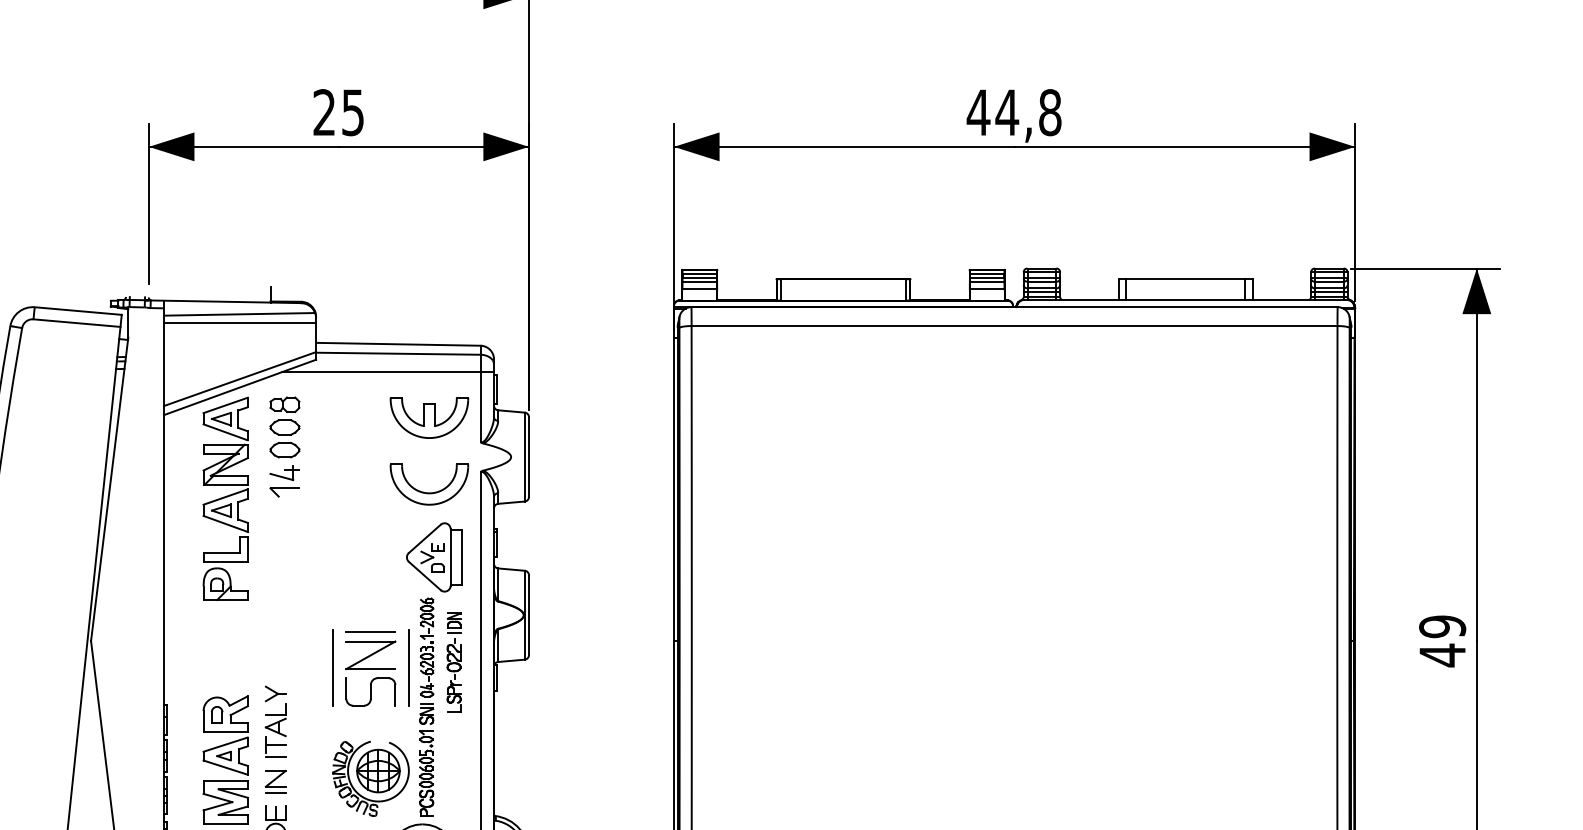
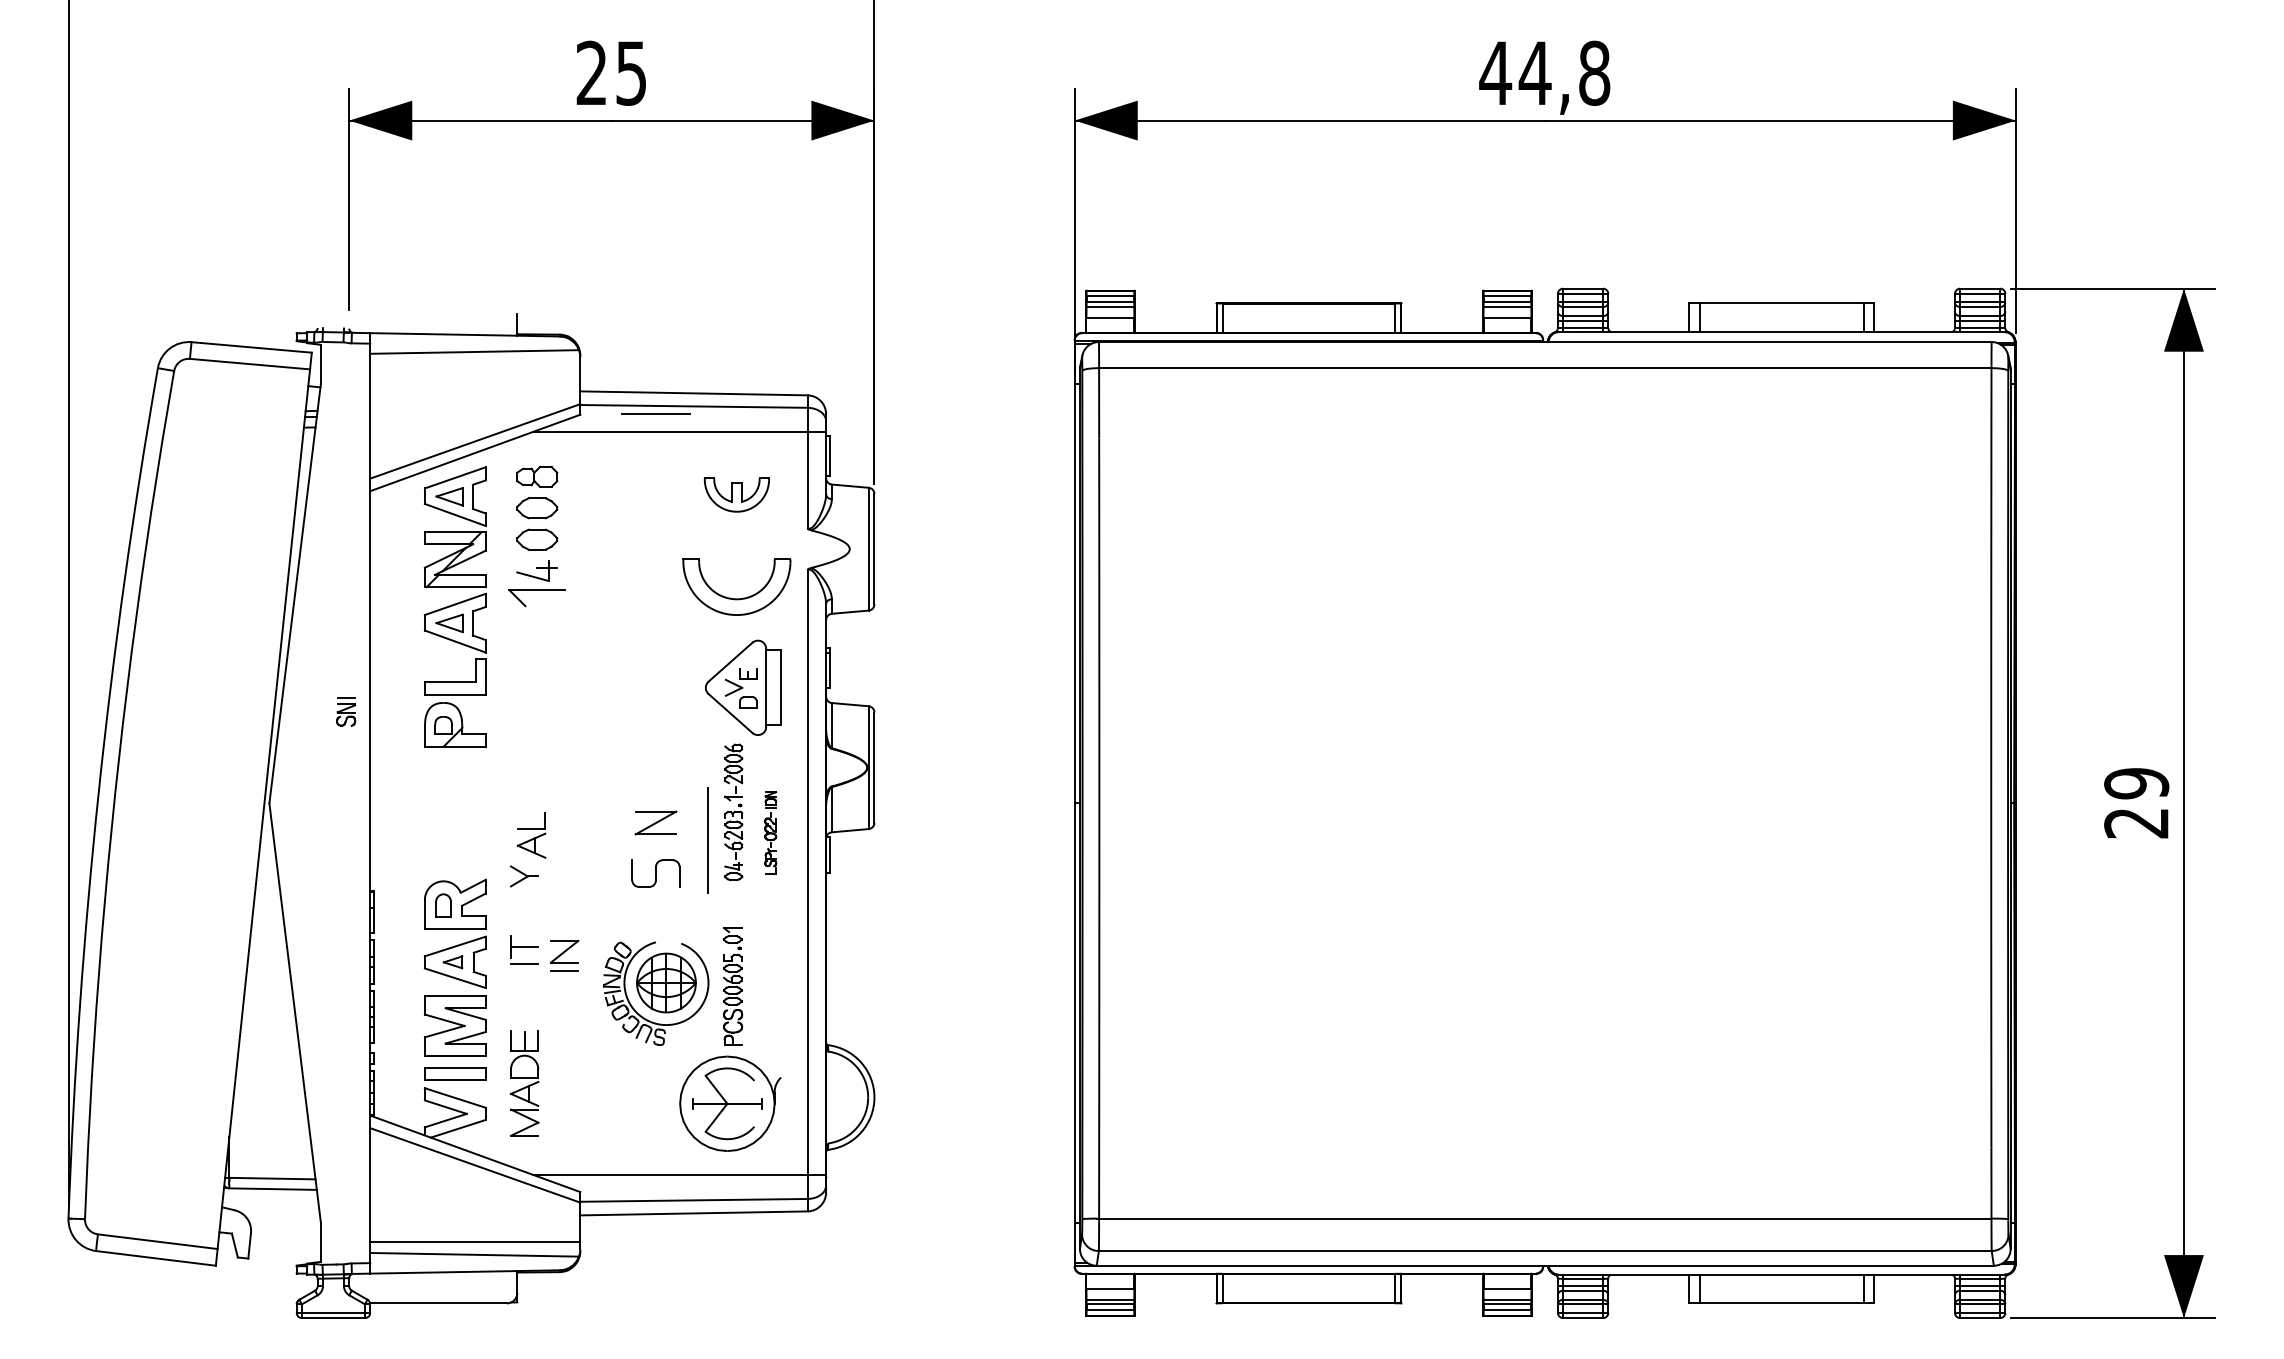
line: (240, 323) -> (475, 364), removed
part: (429, 417) -> (736, 494), size x0.6
part: (284, 492) -> (536, 597), size x1.4
line: (370, 631) -> (655, 413), moved
part: (370, 654) -> (655, 822), size x0.6
text: (1442, 654) -> (2136, 822), 49 -> 29
part: (453, 662) -> (770, 832), size x0.6
line: (332, 667) -> (603, 839), removed
part: (370, 691) -> (655, 873), size x0.7
part: (426, 713) -> (346, 711), moved
part: (275, 720) -> (531, 835), moved
part: (275, 781) -> (564, 955), moved

